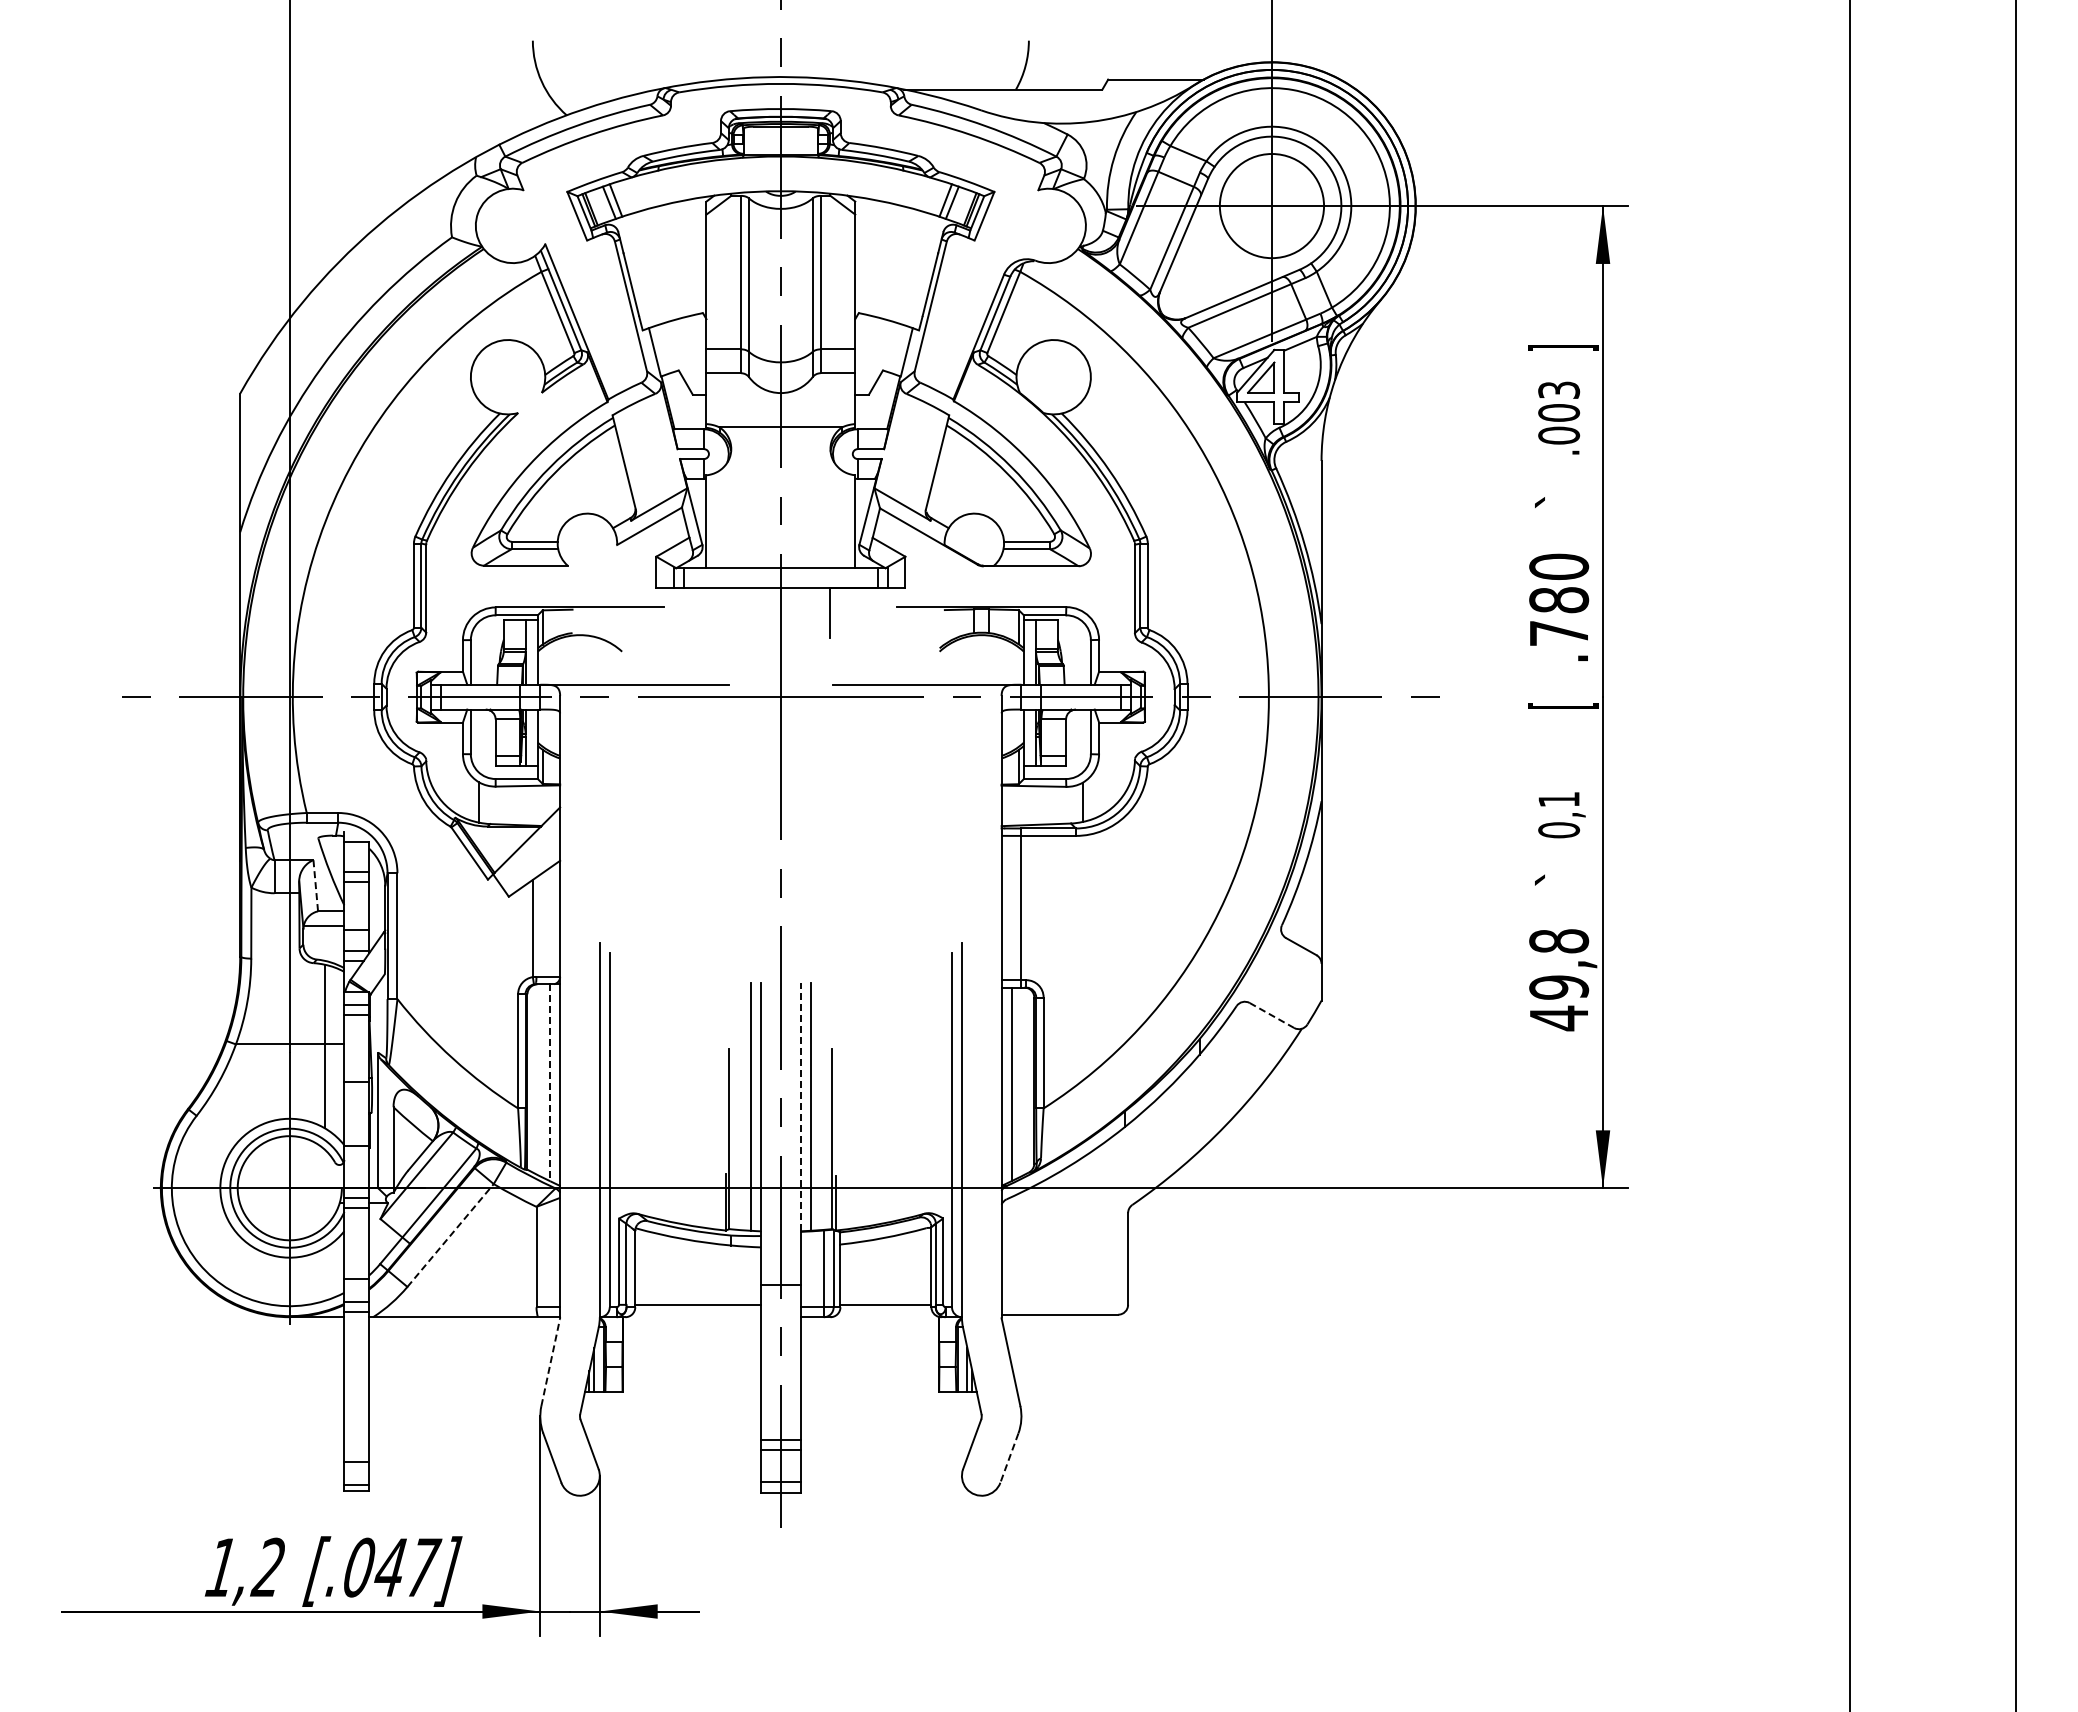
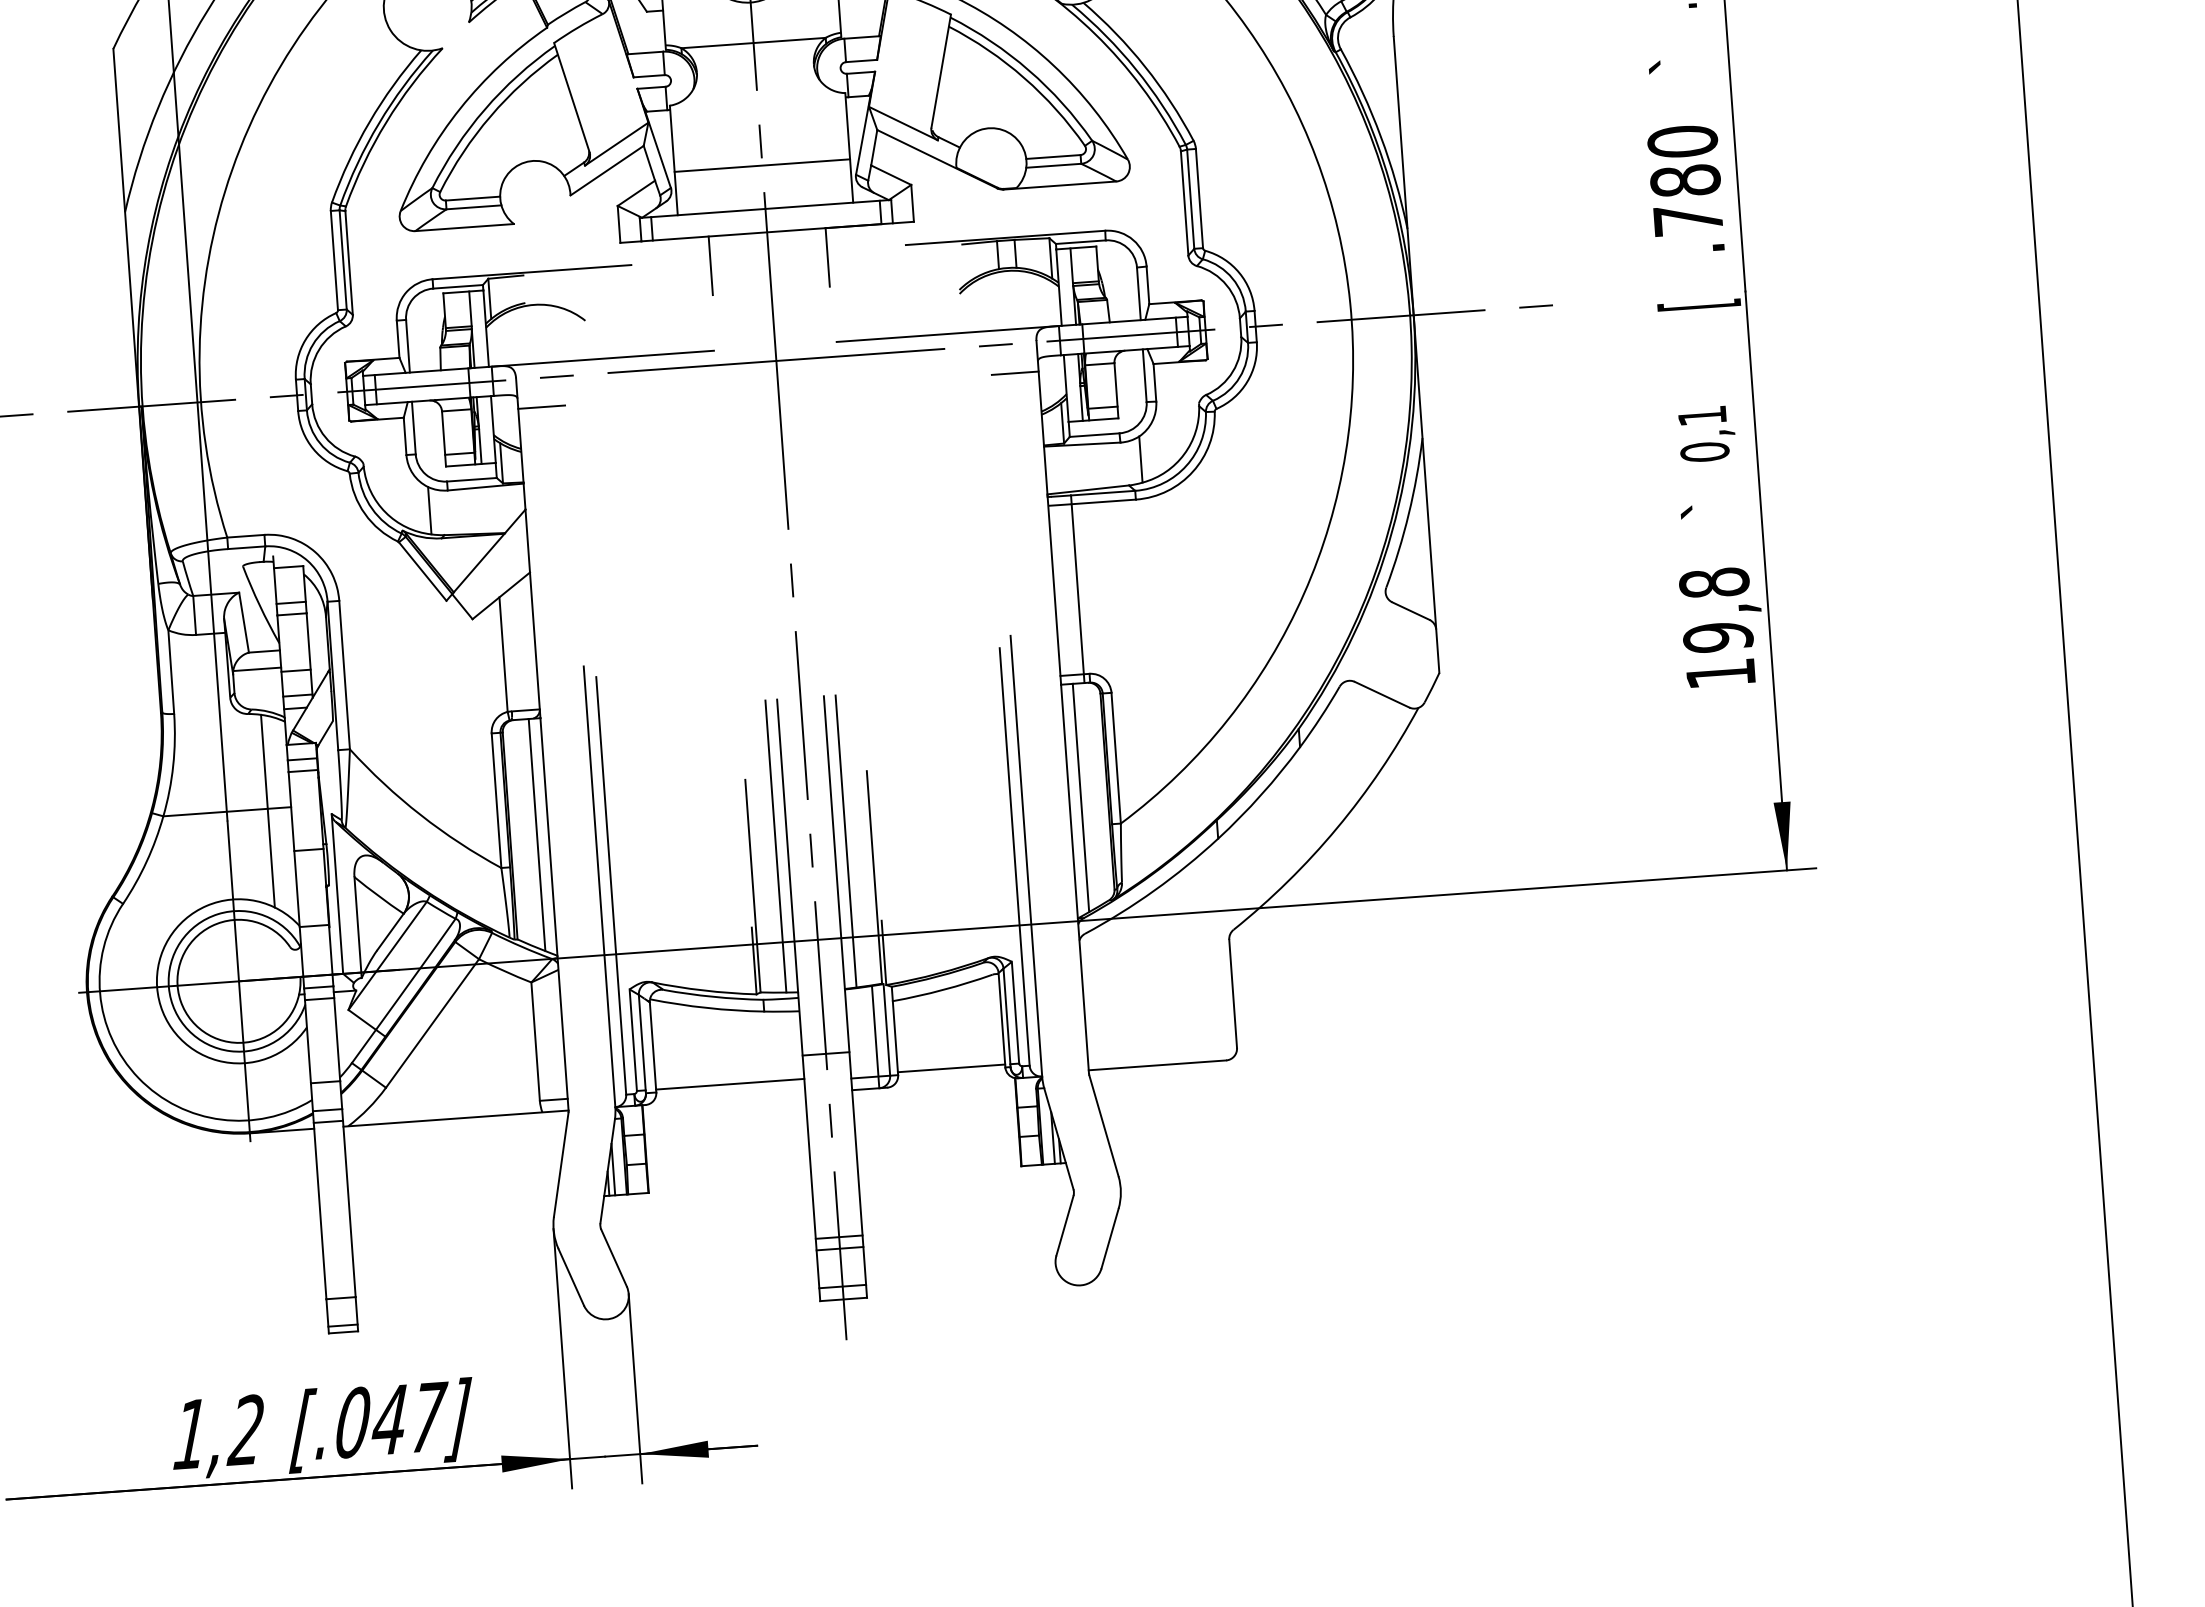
line: (780, 531) -> (761, 165), added
line: (731, 612) -> (711, 265), added
line: (579, 721) -> (541, 406), added
line: (981, 721) -> (1014, 372), added
line: (315, 885) -> (243, 622), dashed -> solid
line: (1271, 1015) -> (1381, 694), dashed -> solid
text: (1558, 1018) -> (1720, 674), 49,8 -> 19,8
line: (550, 1083) -> (537, 835), dashed -> solid
line: (800, 1106) -> (834, 841), dashed -> solid
line: (450, 1235) -> (432, 1023), dashed -> solid
line: (550, 1362) -> (561, 1164), dashed -> solid
line: (1009, 1458) -> (1110, 1239), dashed -> solid

